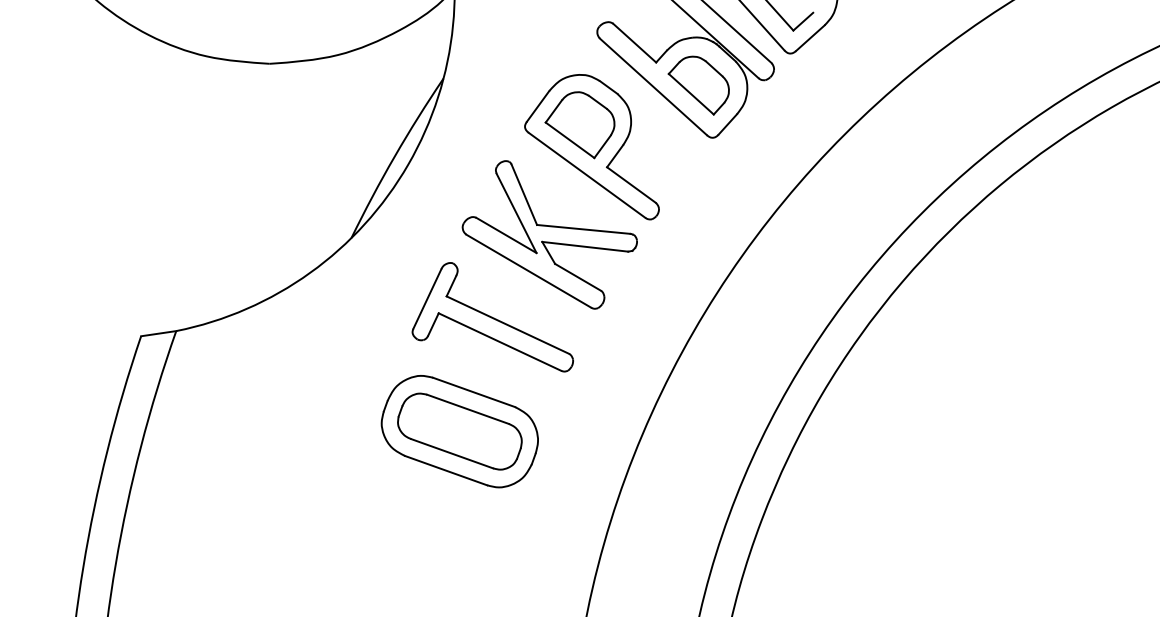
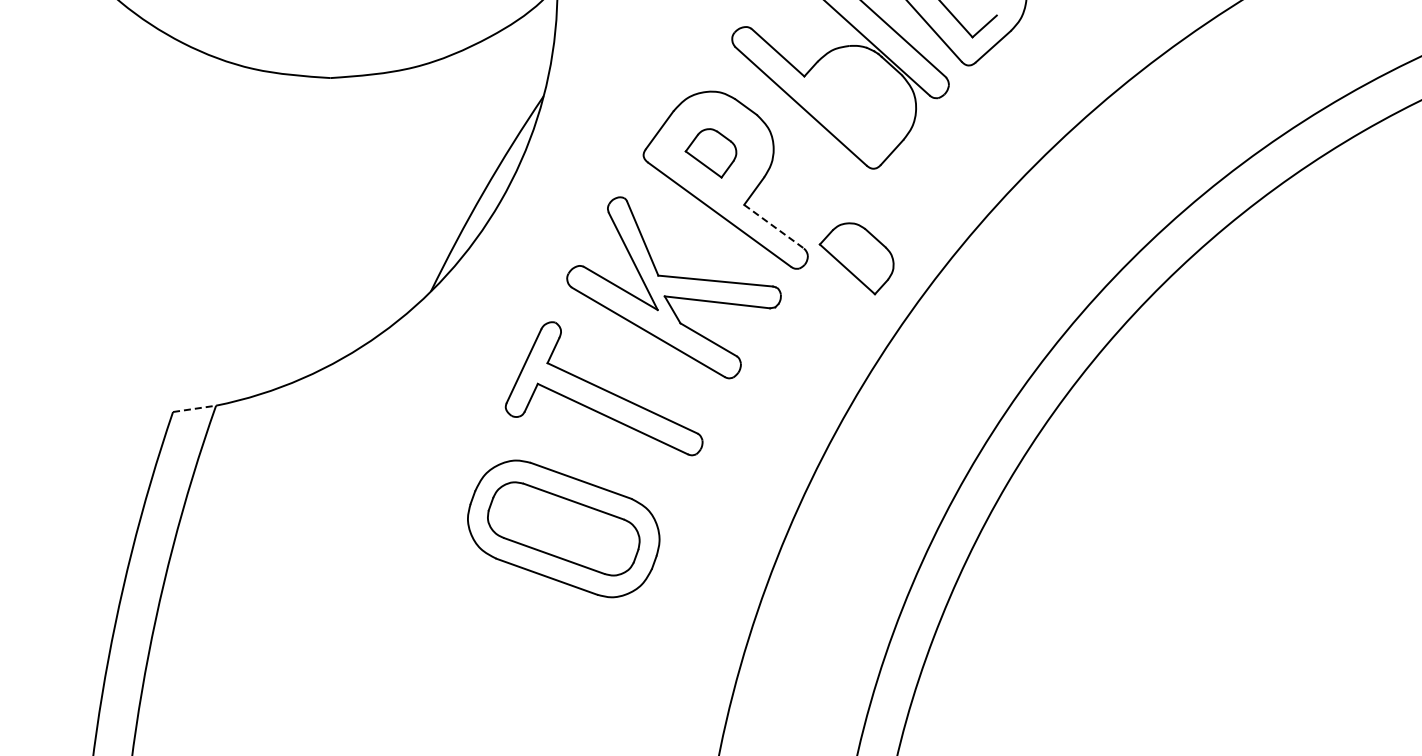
part: (698, 85) -> (856, 258), moved
part: (579, 125) -> (710, 153), size x0.6
line: (631, 184) -> (774, 226), solid -> dashed
line: (158, 333) -> (194, 408), solid -> dashed

